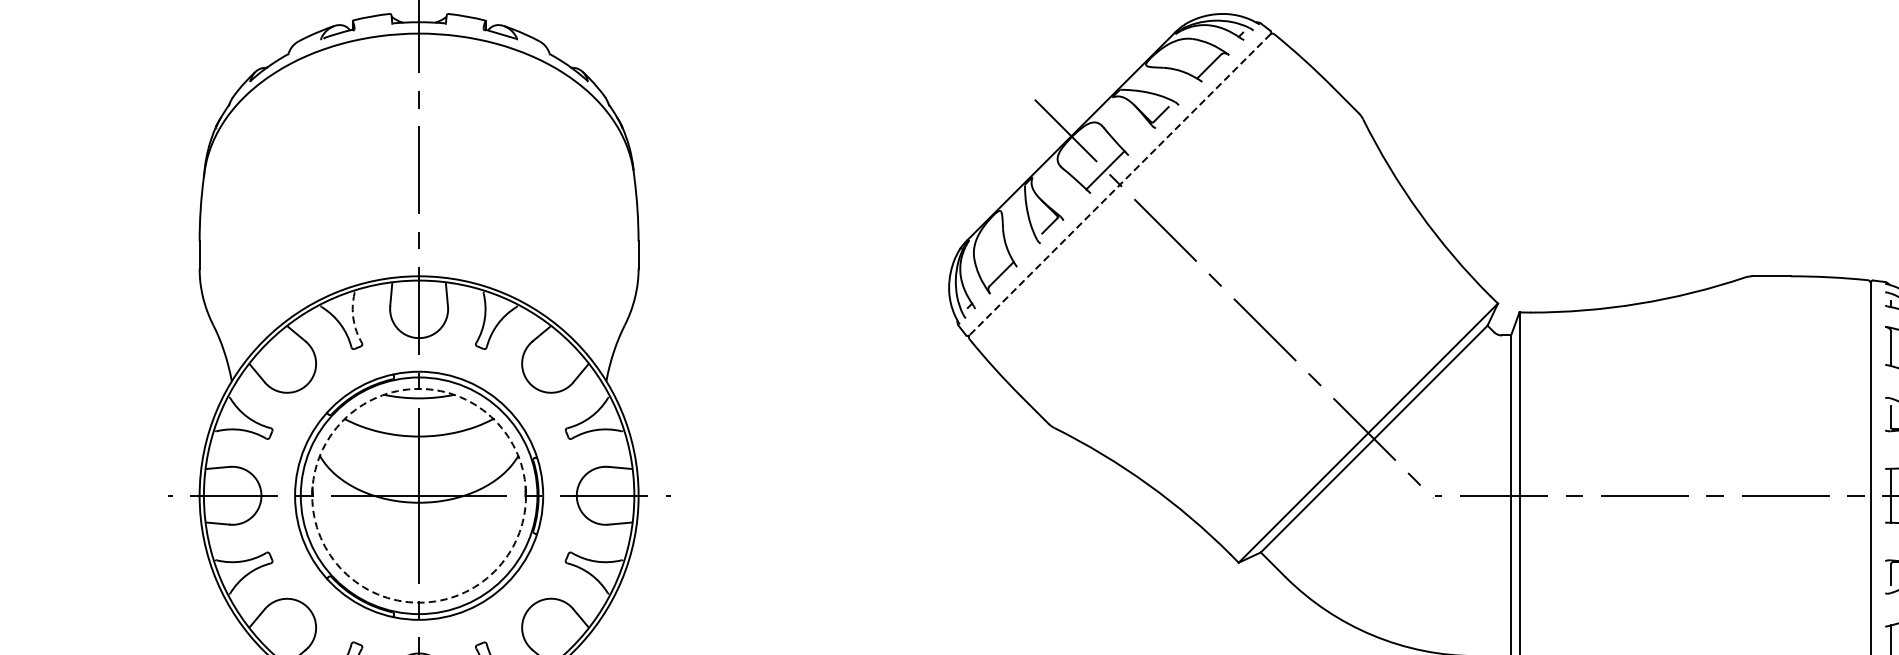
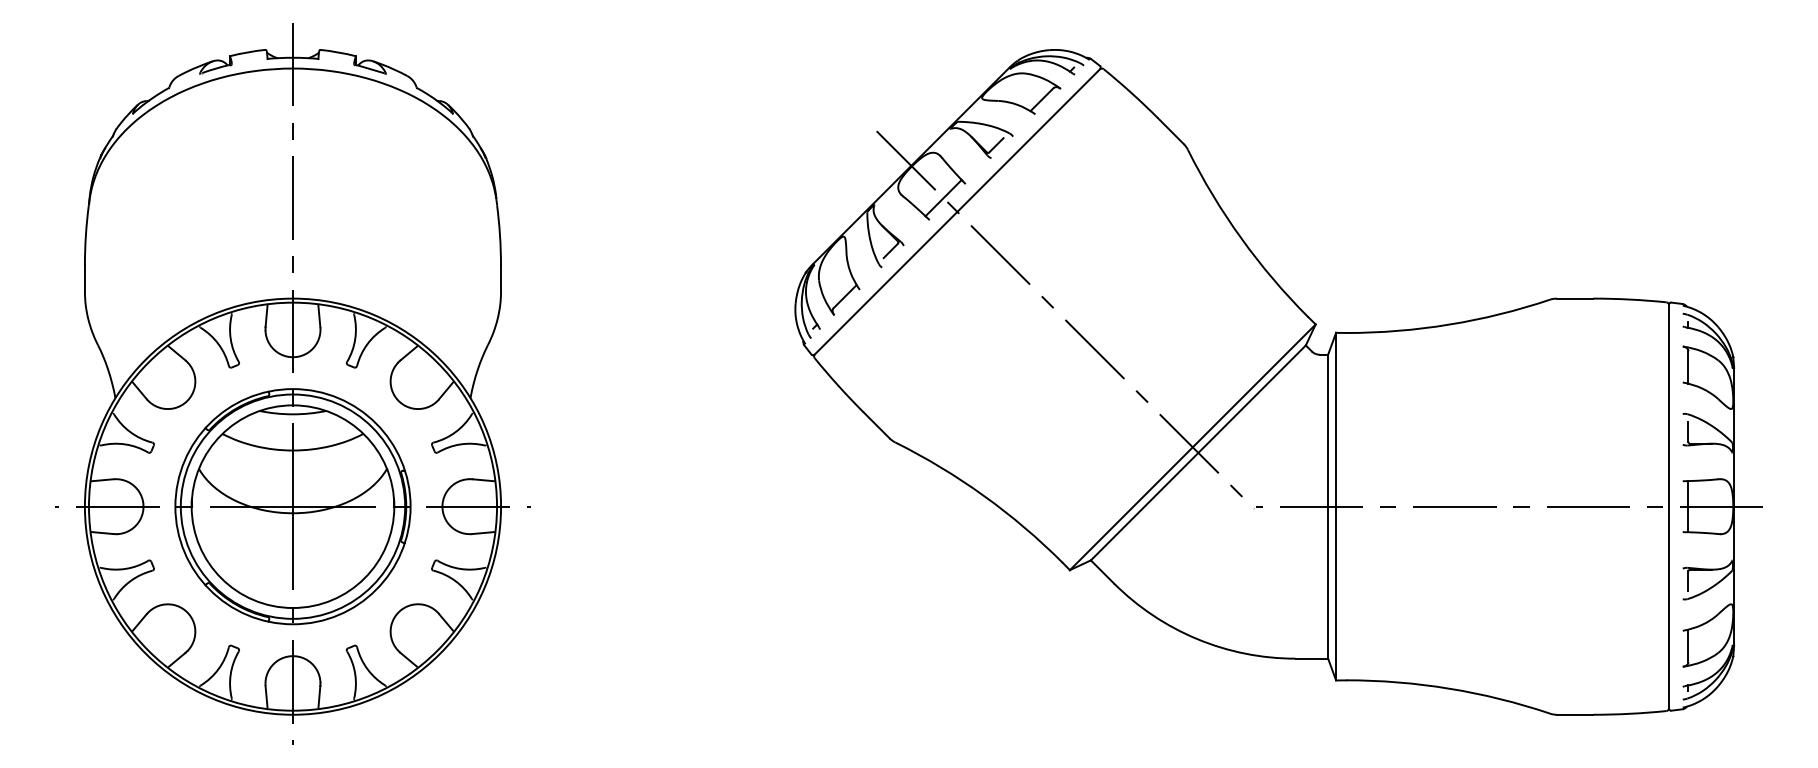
line: (1120, 184) -> (957, 211), dashed -> solid
arc: (353, 319) -> (230, 339), dashed -> solid
circle: (418, 495) -> (292, 506), dashed -> solid

